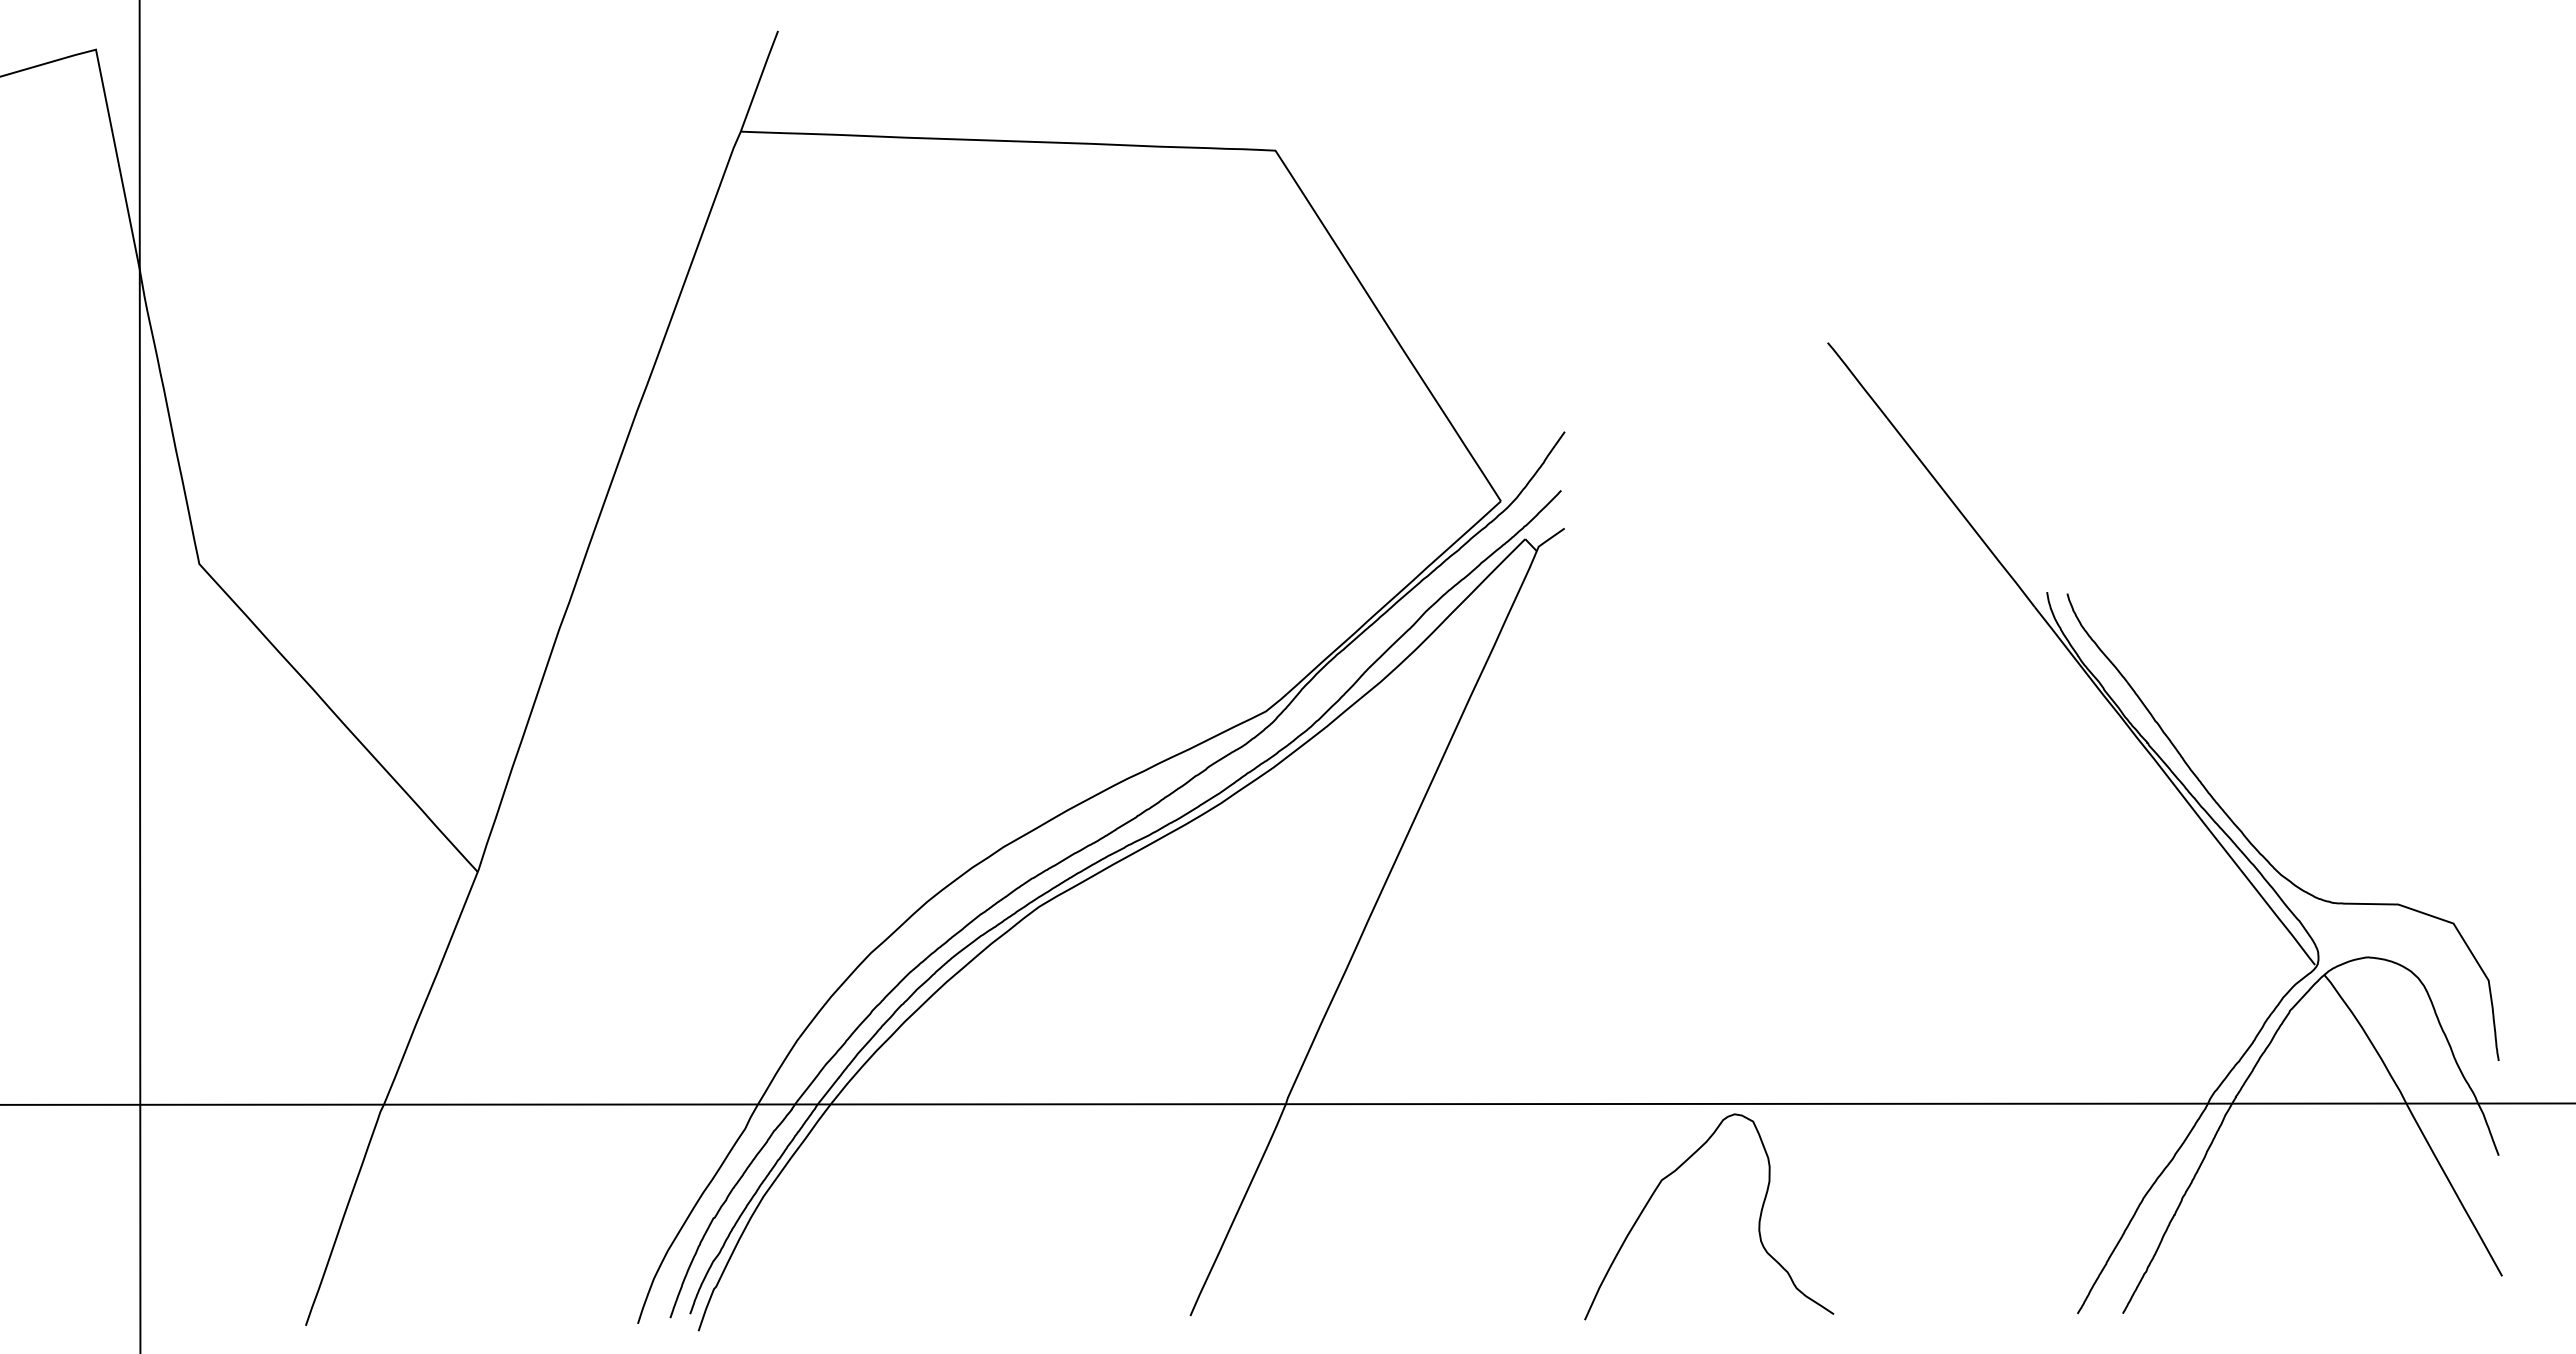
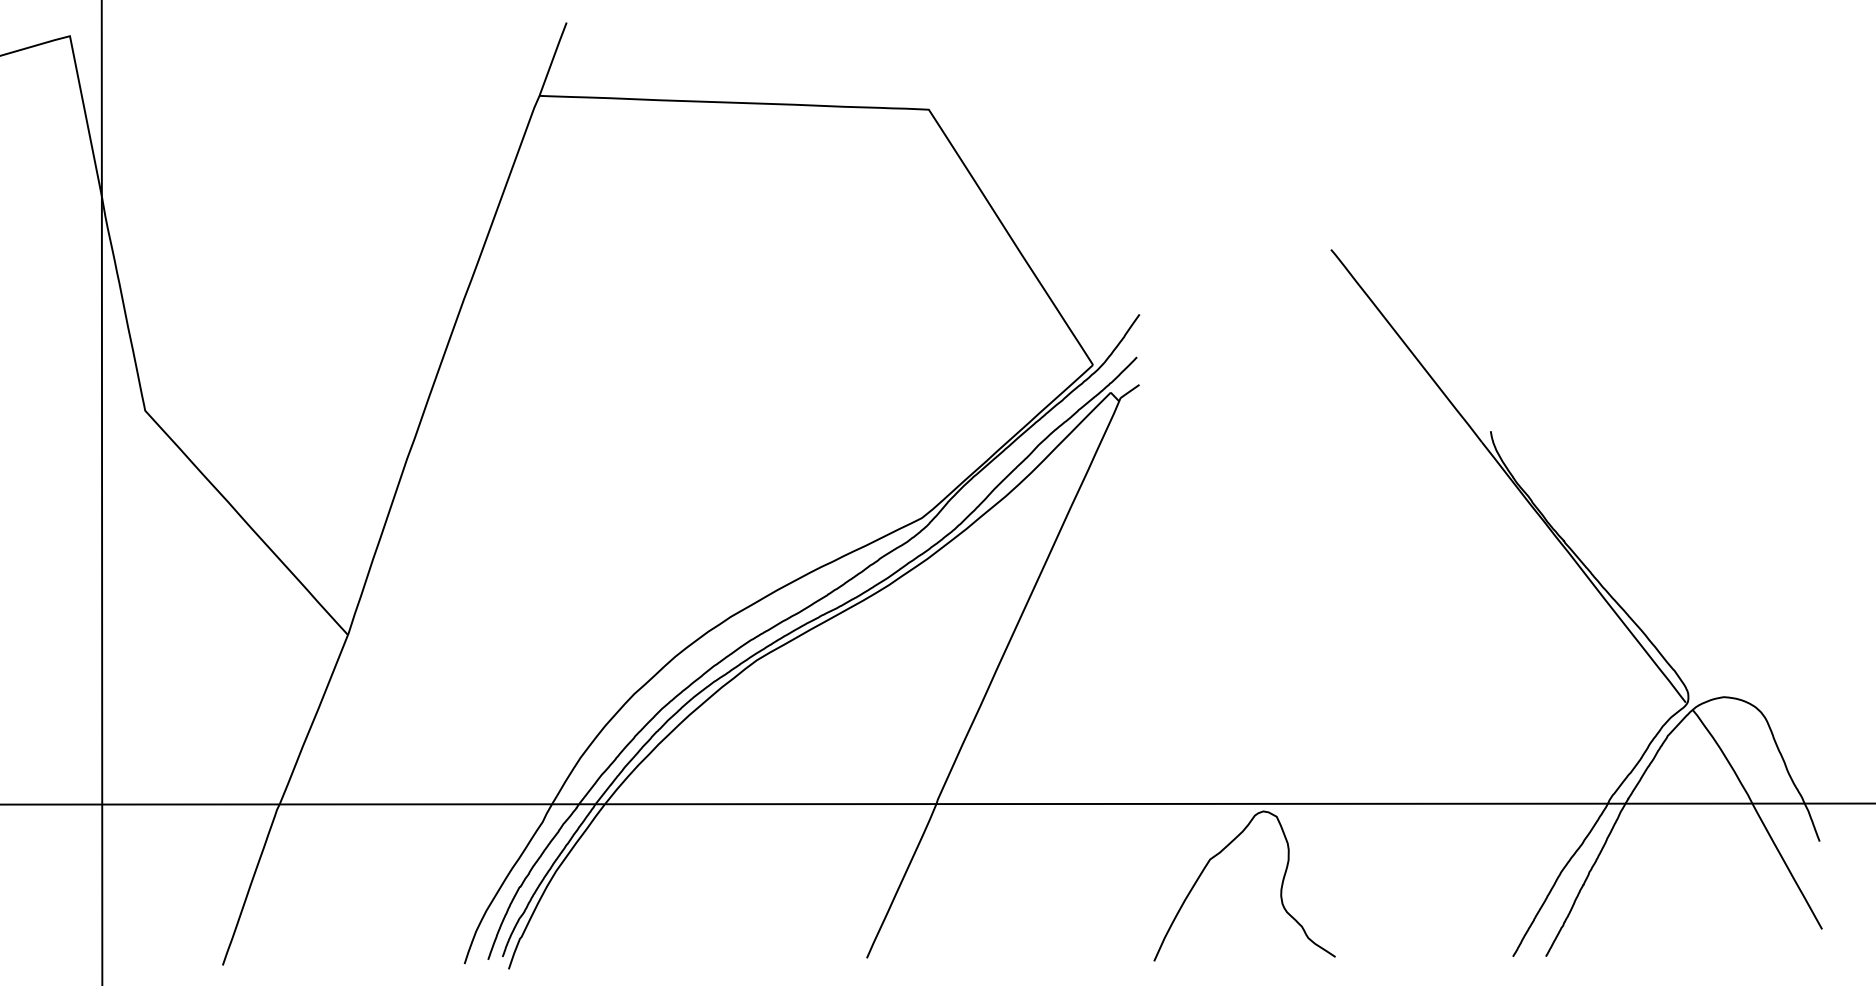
curve: (2254, 845) -> (1641, 615), removed

